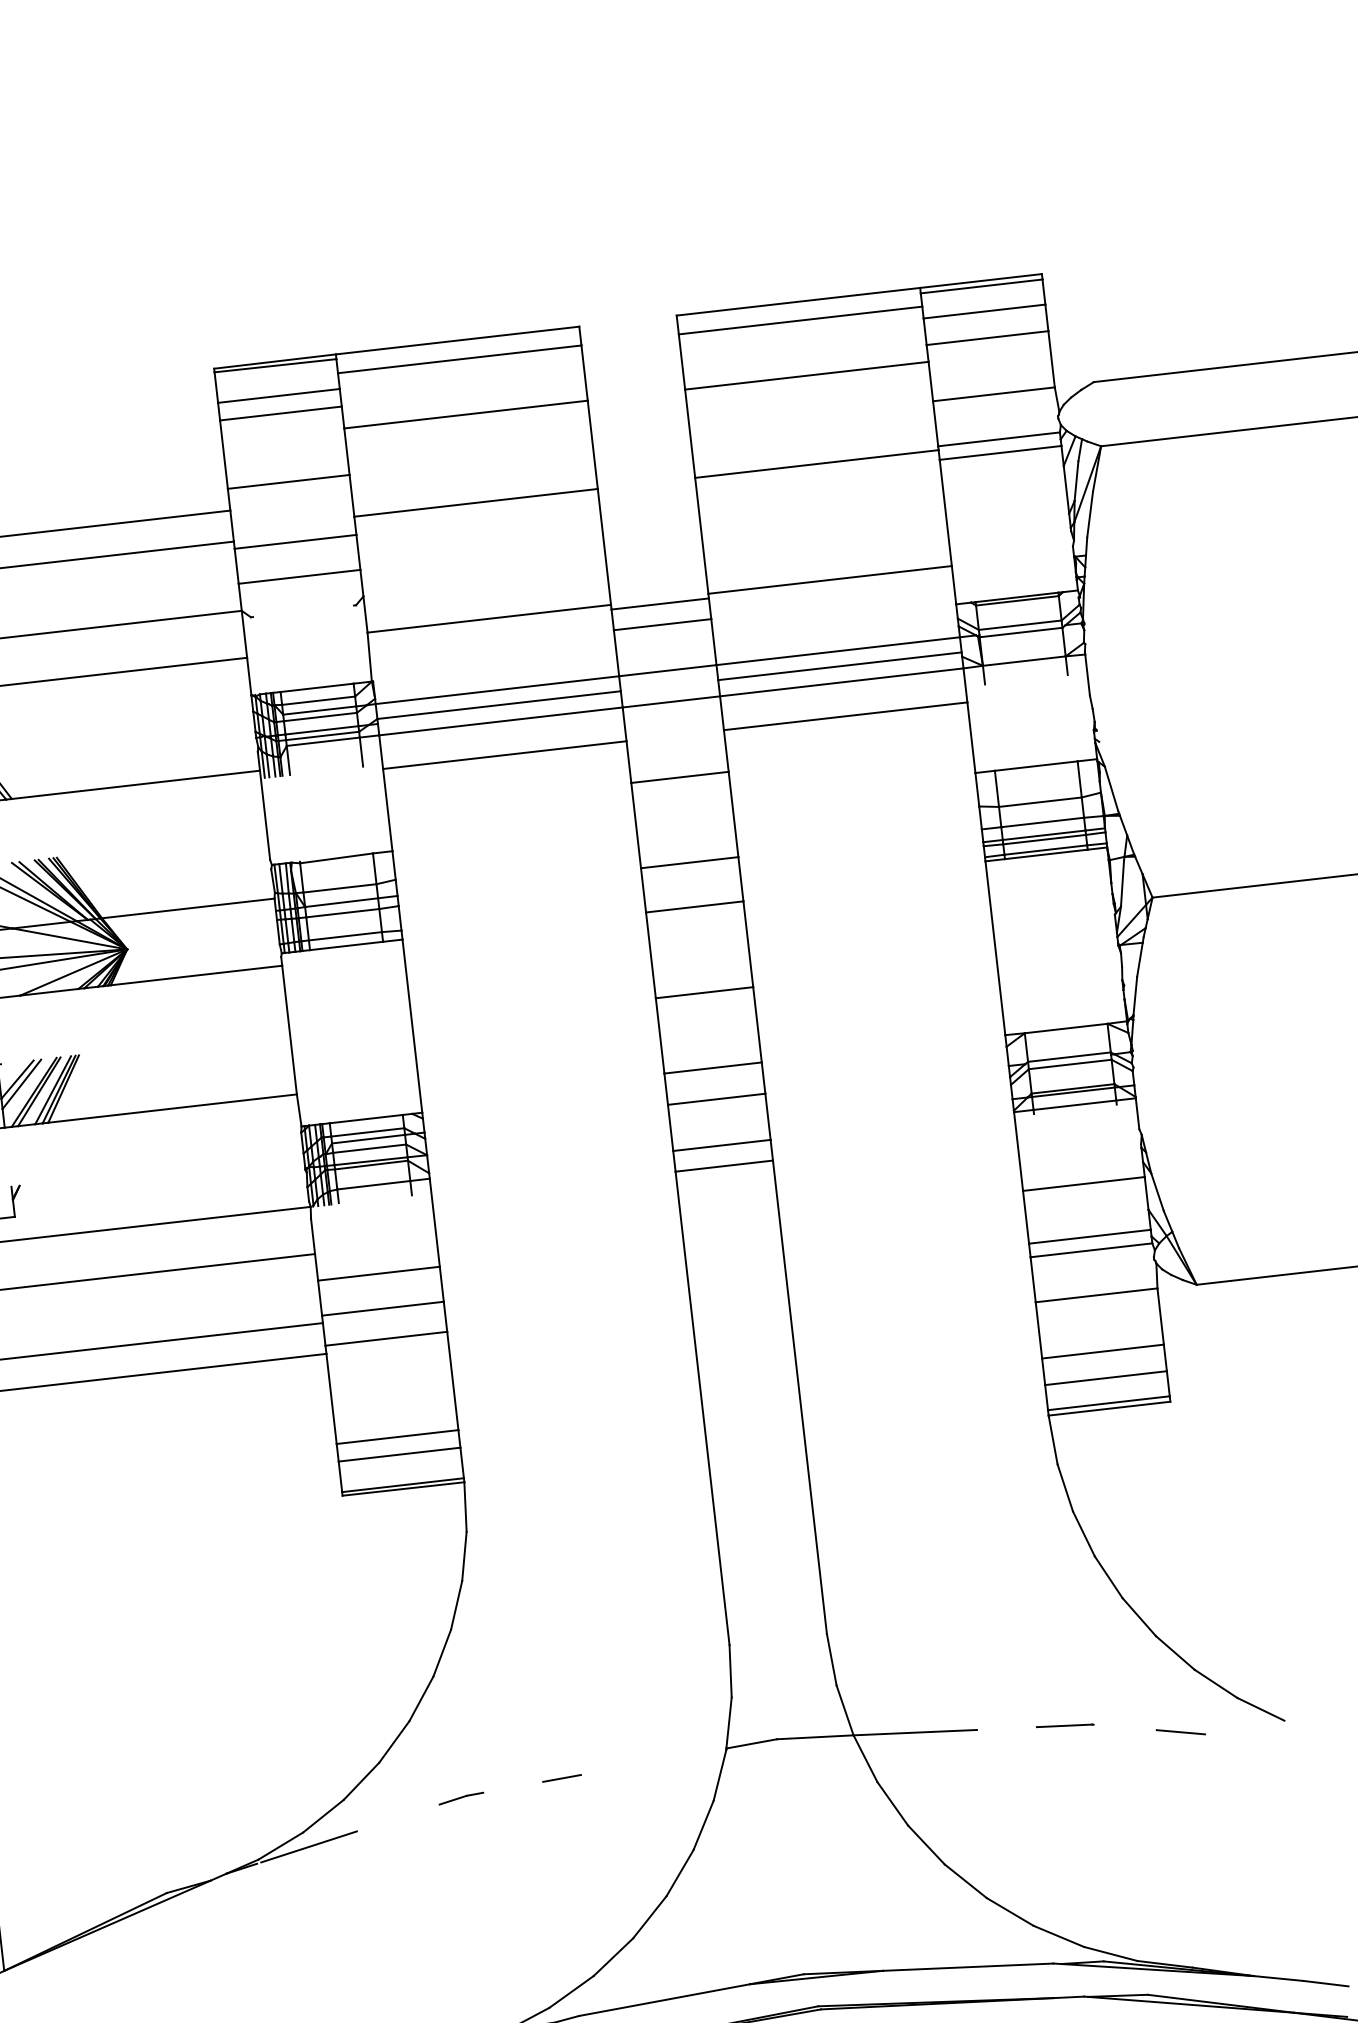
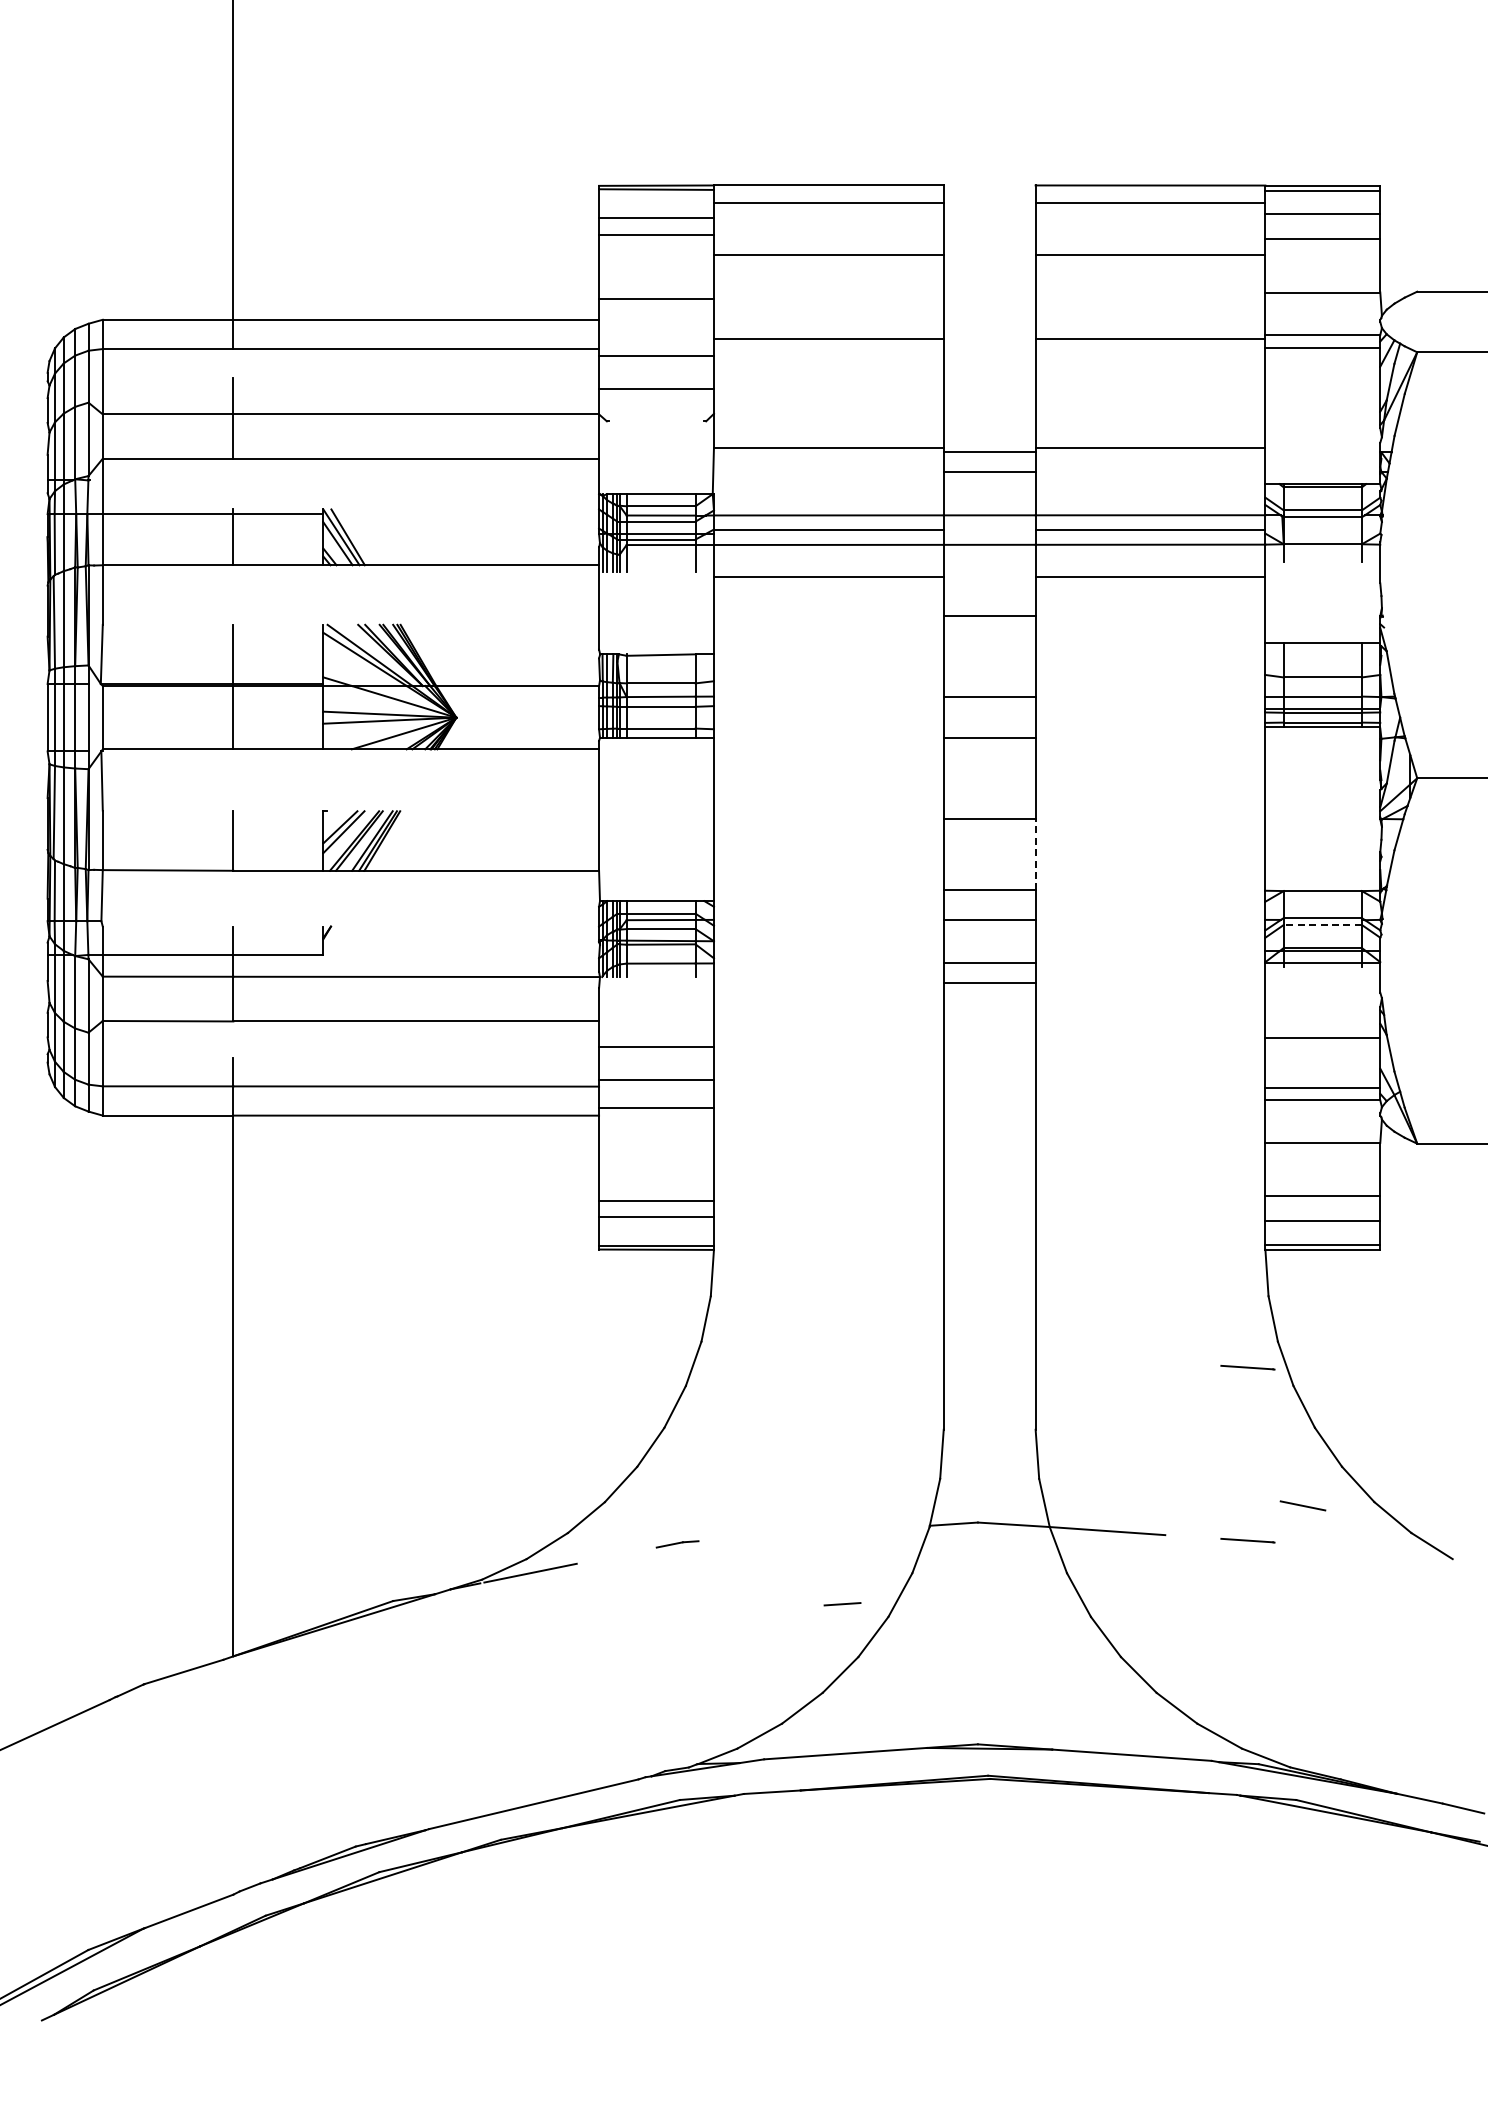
line: (757, 1024) -> (1035, 854), solid -> dashed
line: (1069, 1064) -> (1322, 924), solid -> dashed
line: (1043, 1542) -> (1247, 1367), added
line: (1180, 1731) -> (1302, 1505), moved
line: (562, 1778) -> (842, 1604), moved

